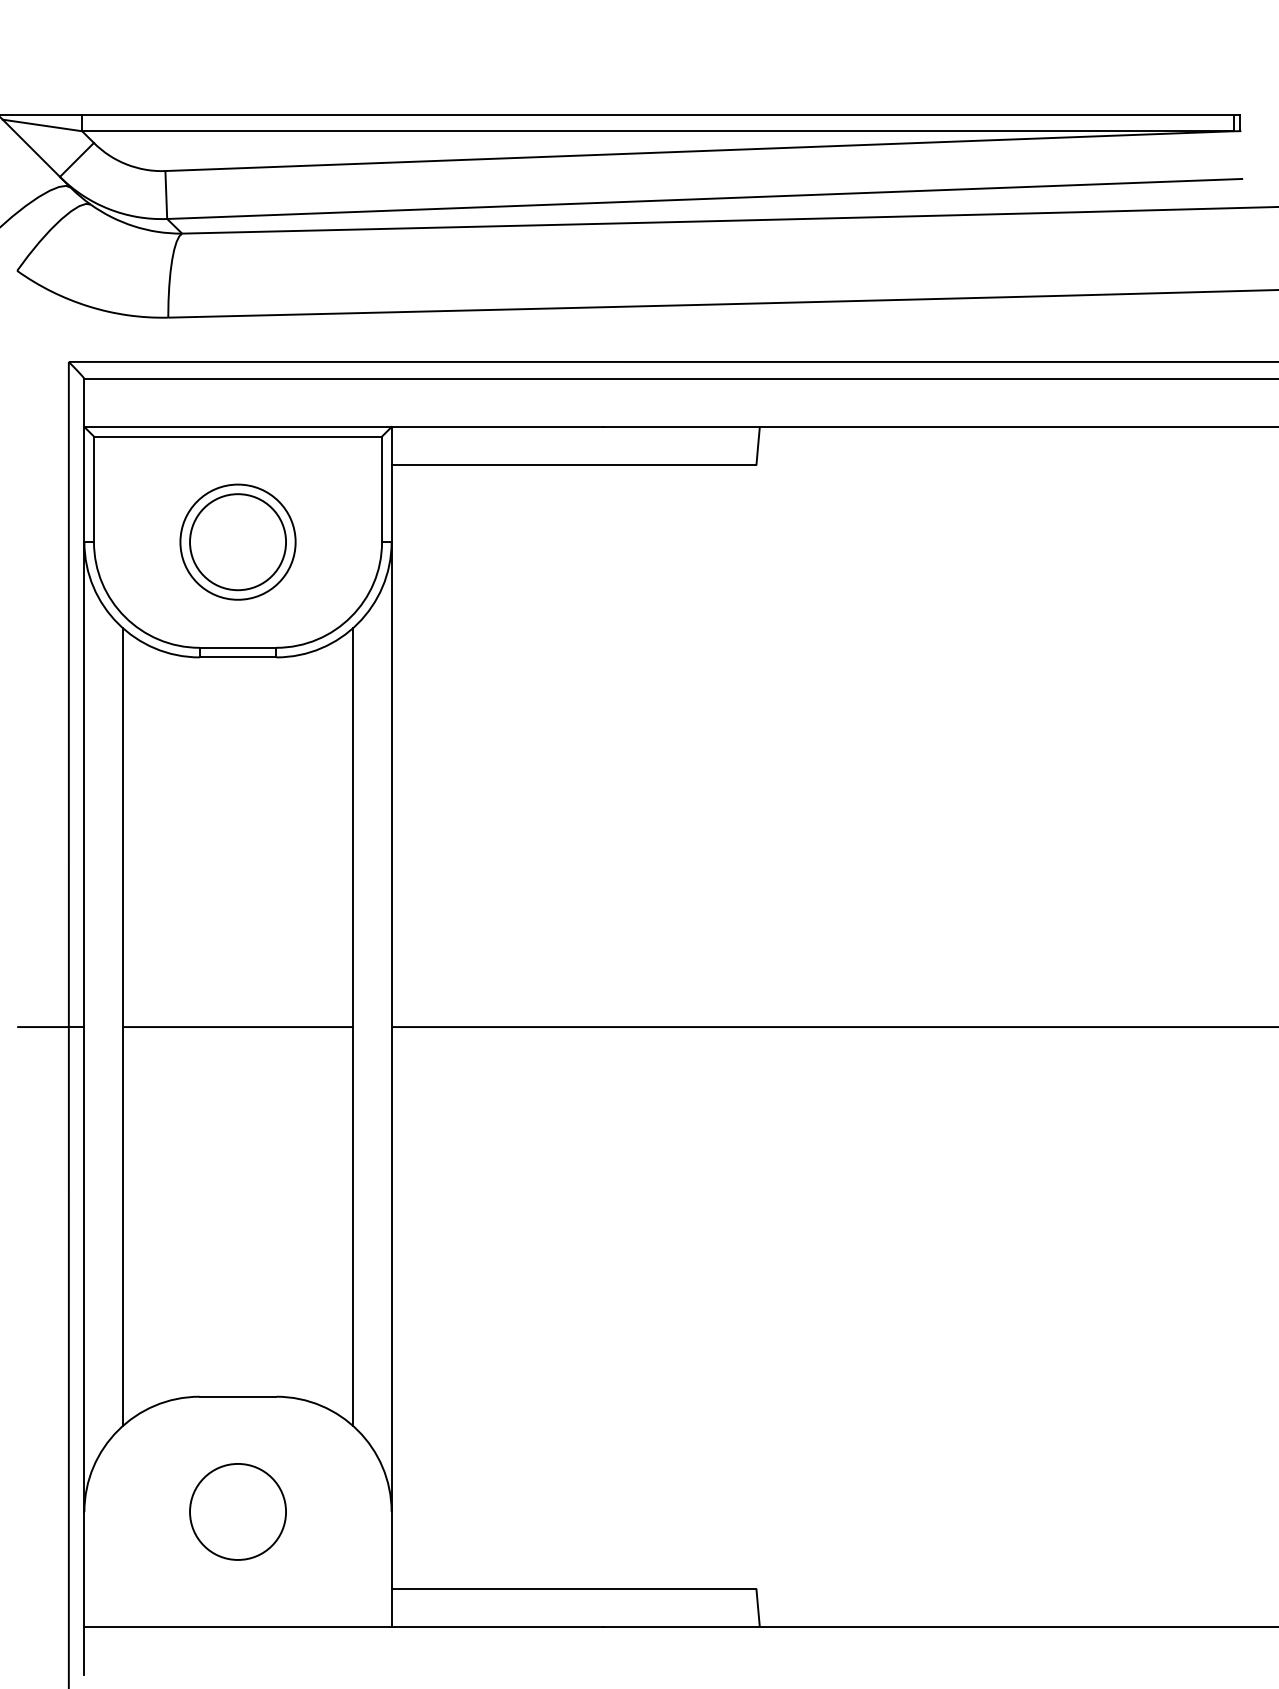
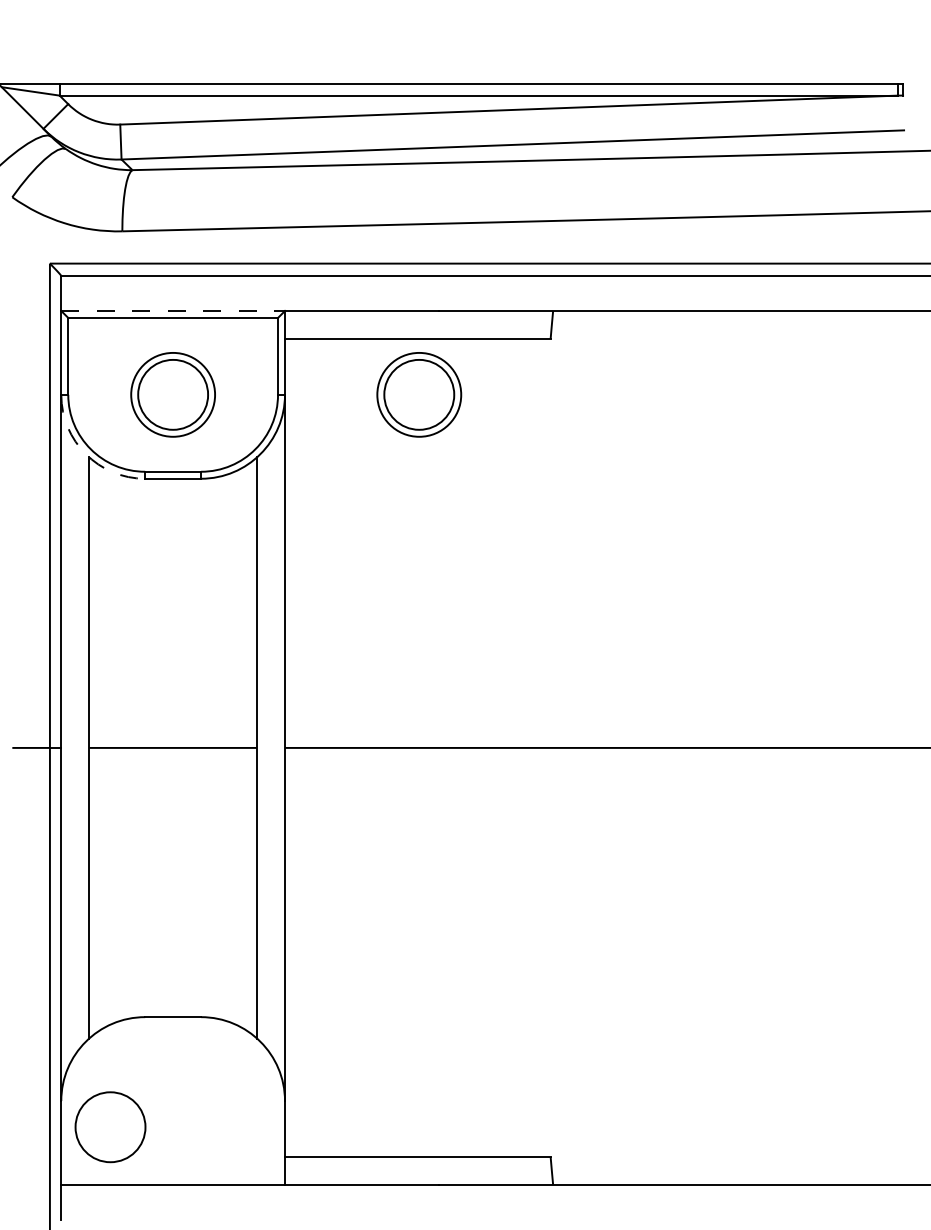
line: (238, 426) -> (173, 310), solid -> dashed
part: (575, 541) -> (418, 394), added
arc: (118, 623) -> (86, 454), solid -> dashed
circle: (237, 1511) -> (110, 1126), moved

